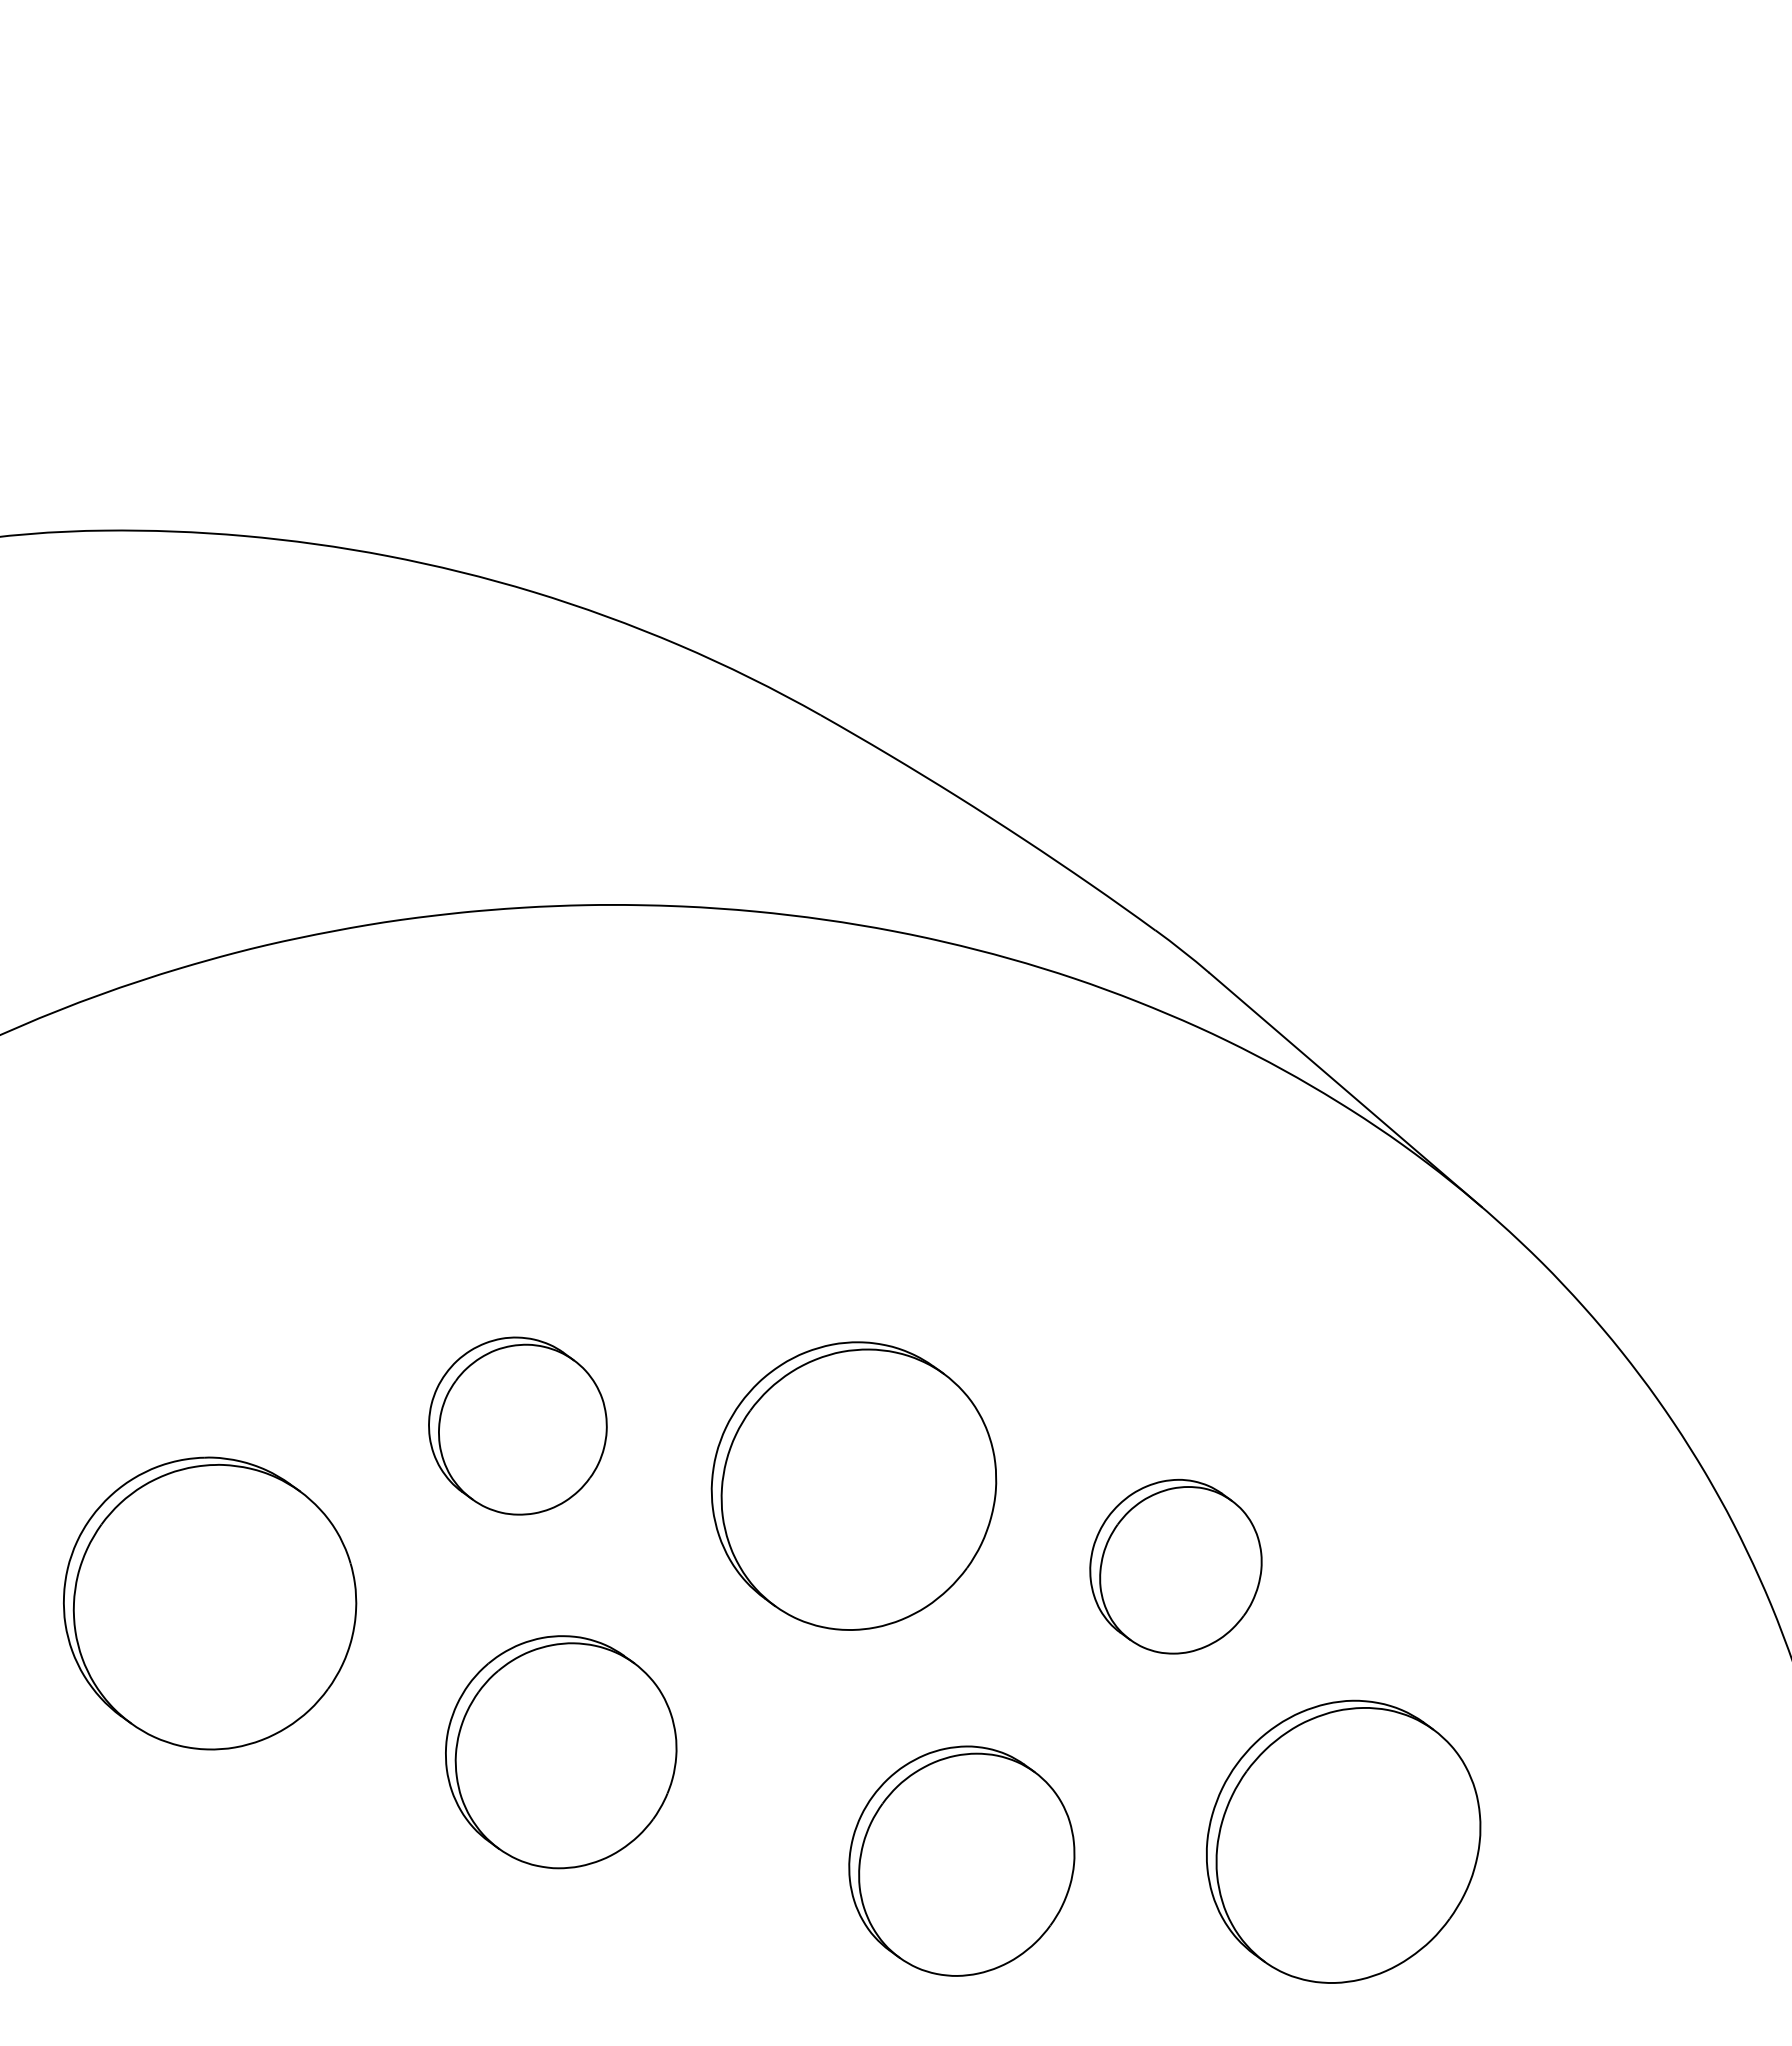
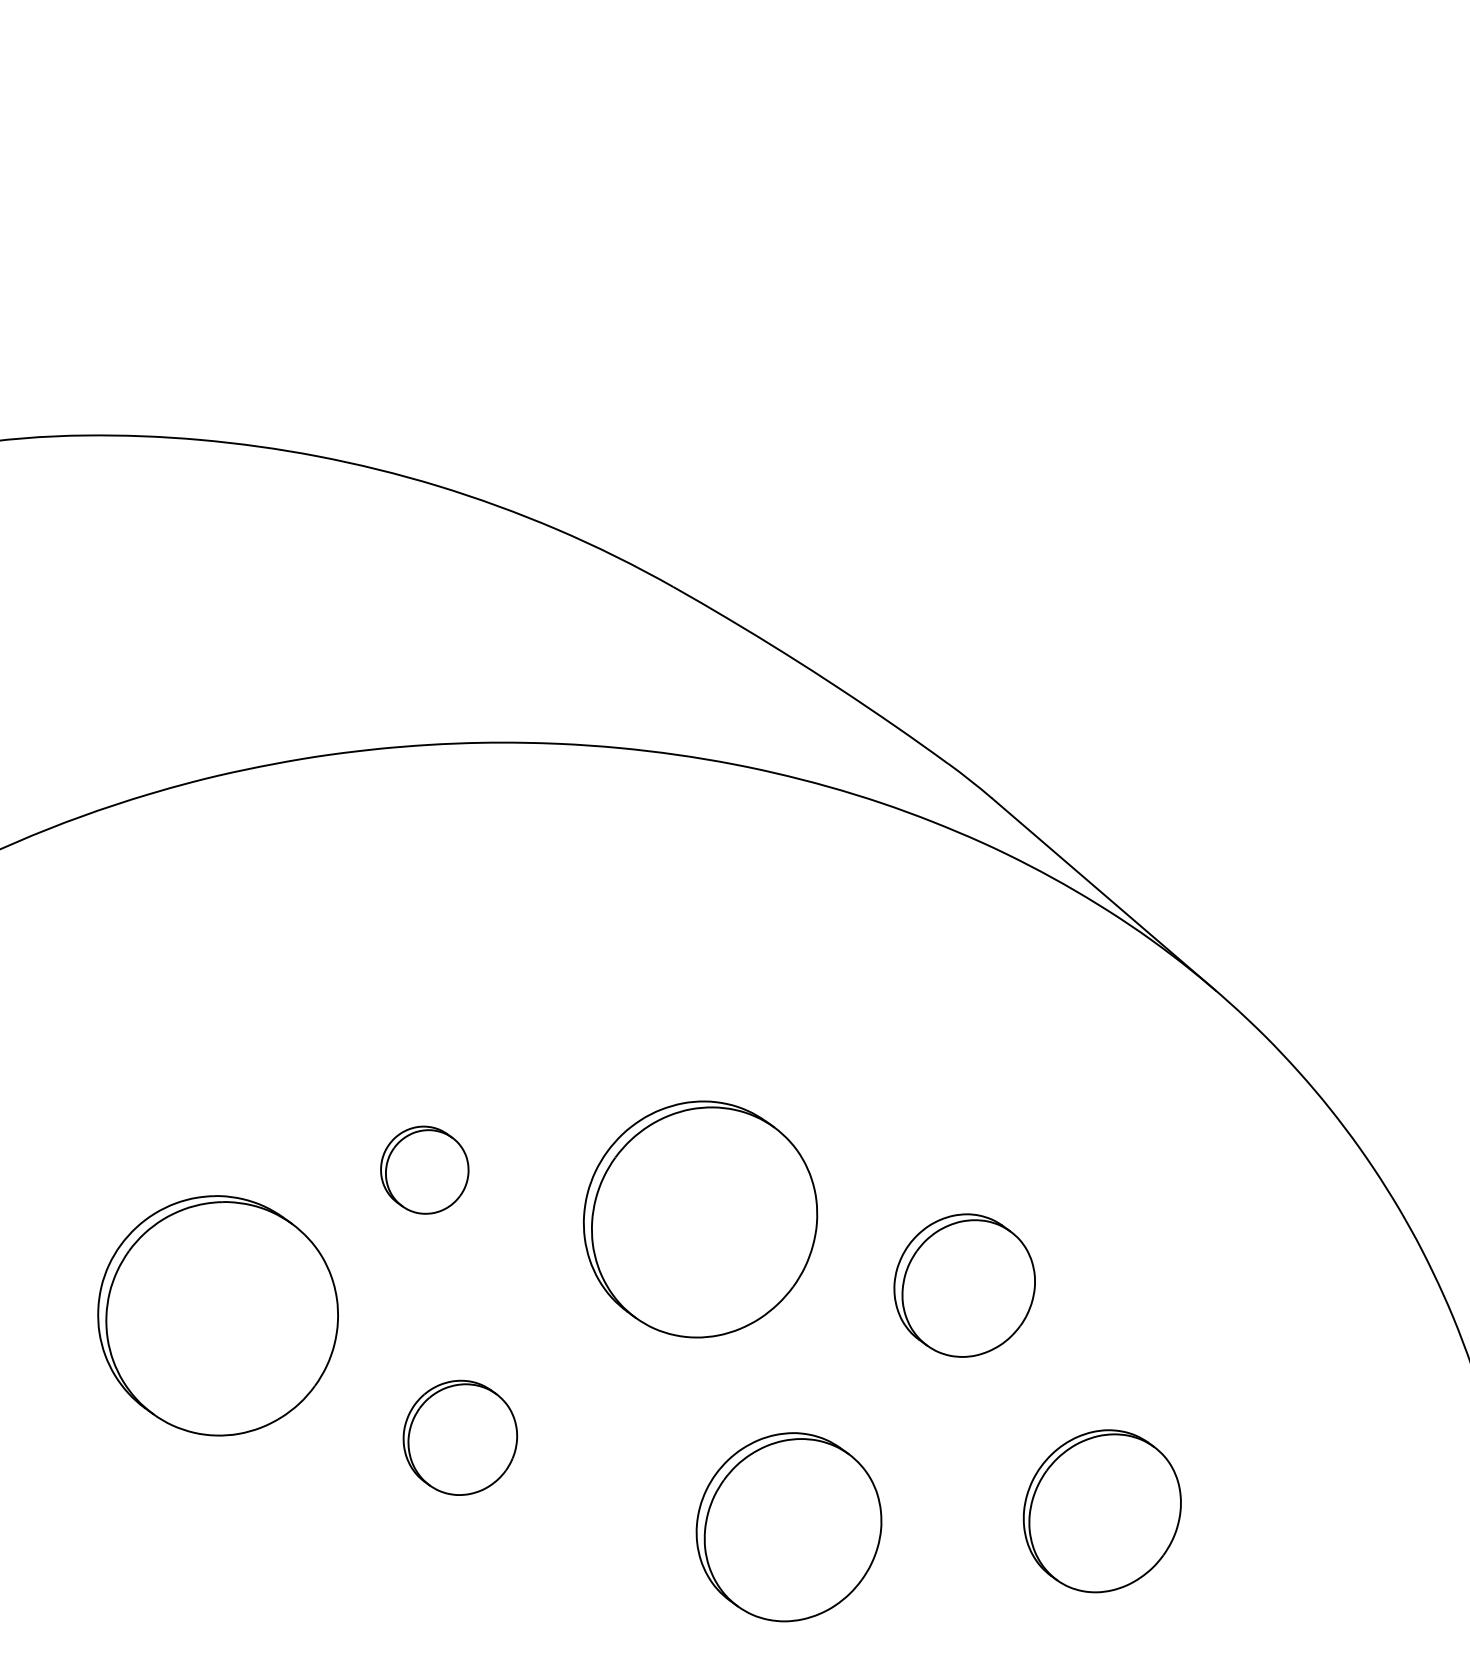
part: (517, 1425) -> (424, 1169), size x0.6
part: (210, 1603) -> (218, 1315), moved
part: (561, 1752) -> (460, 1438), size x0.6
part: (1343, 1841) -> (1102, 1511), size x0.7

